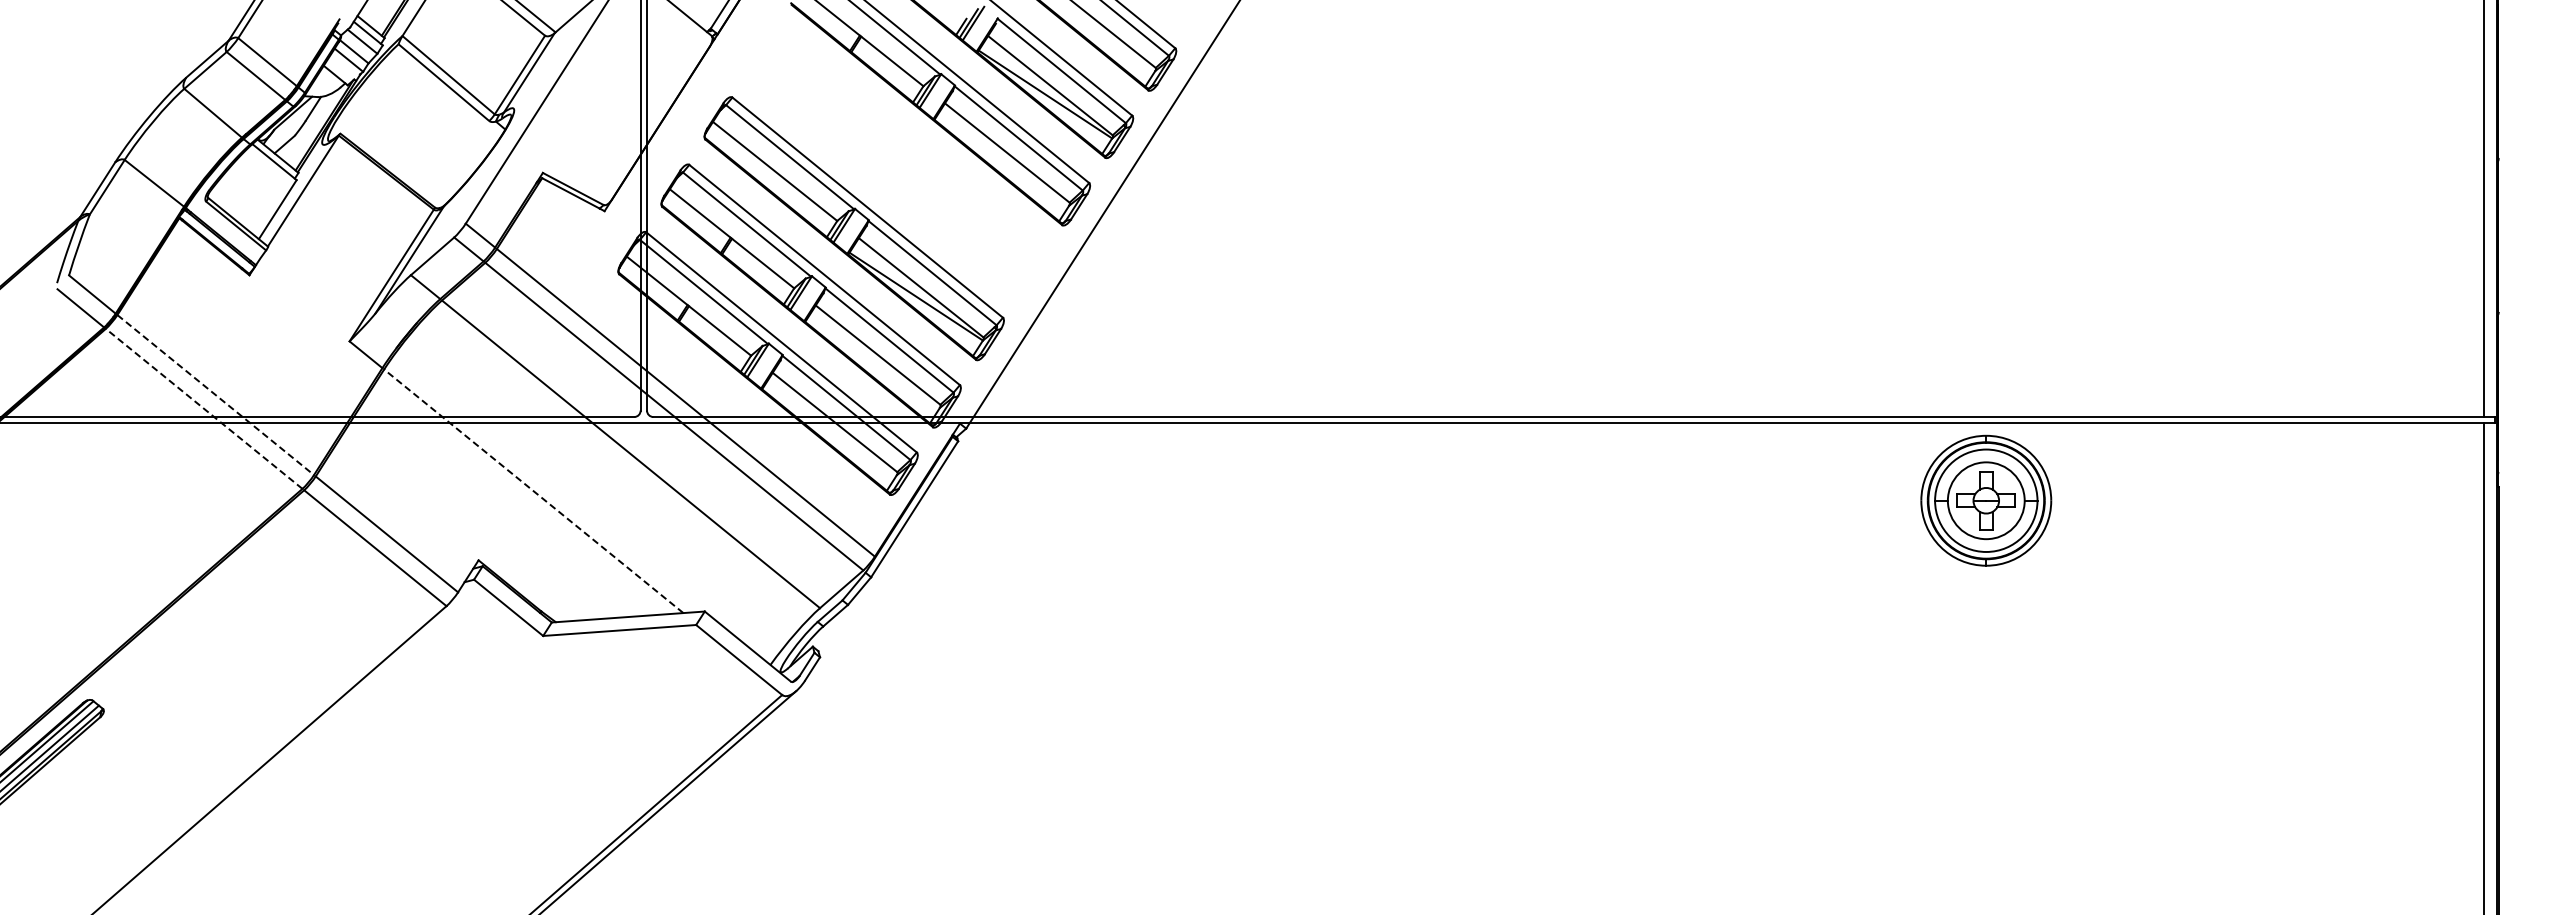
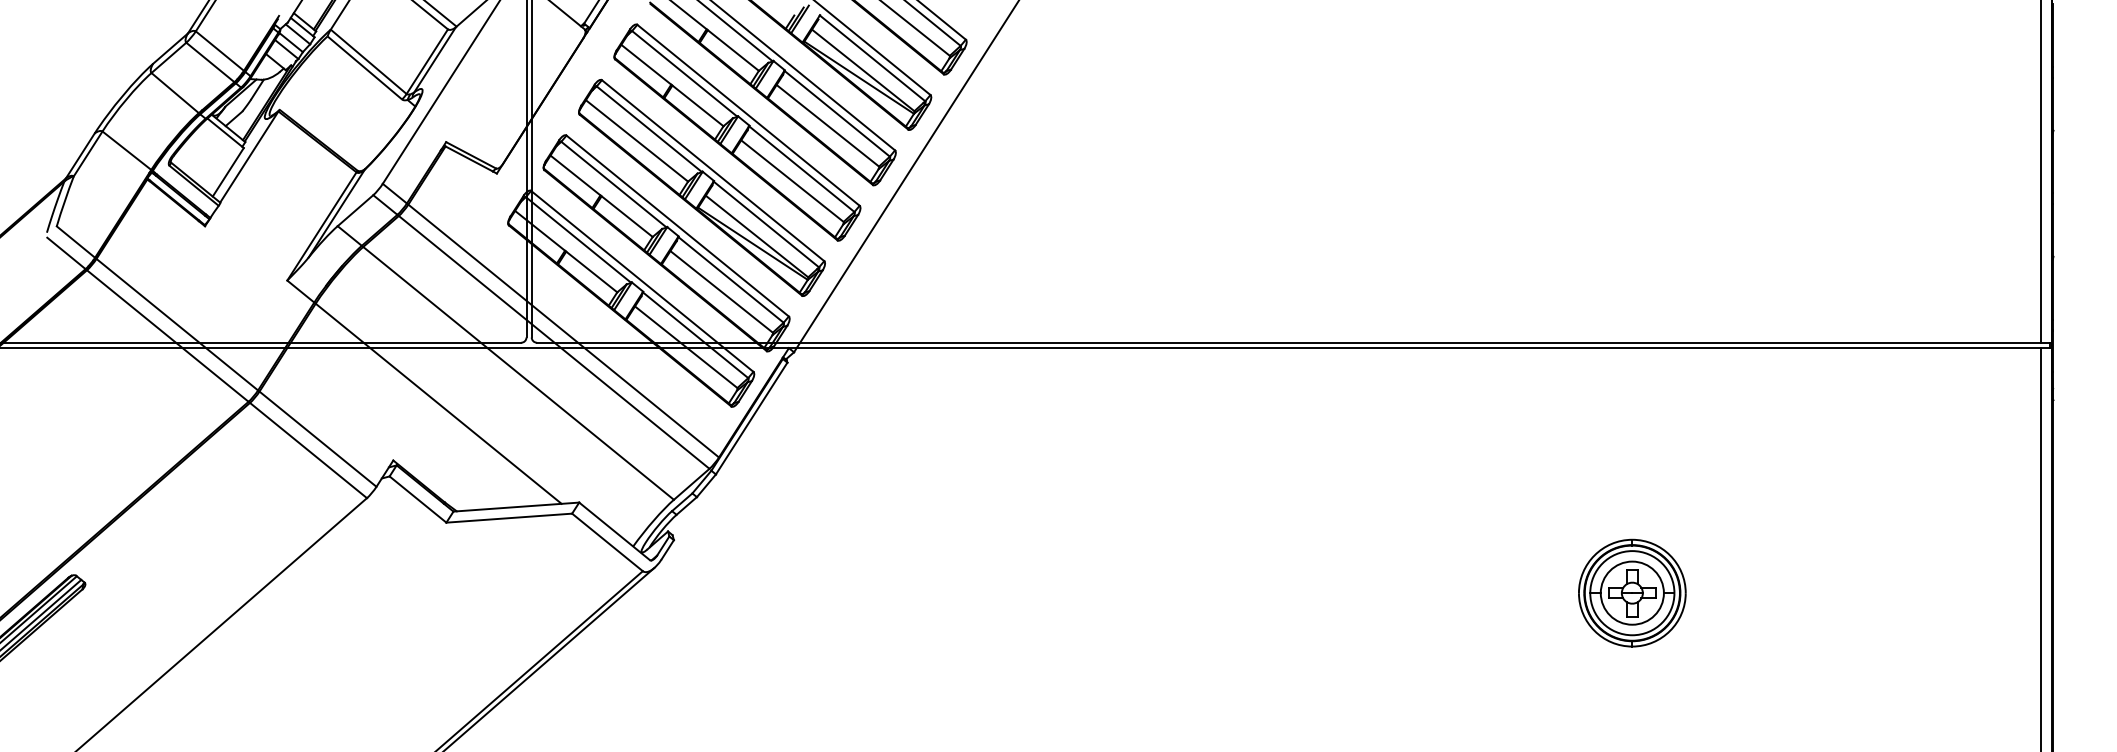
part: (896, 160) -> (736, 131), added
line: (215, 395) -> (177, 325), dashed -> solid
line: (204, 408) -> (168, 335), dashed -> solid
line: (533, 491) -> (438, 403), dashed -> solid
part: (1986, 500) -> (1632, 592), moved

